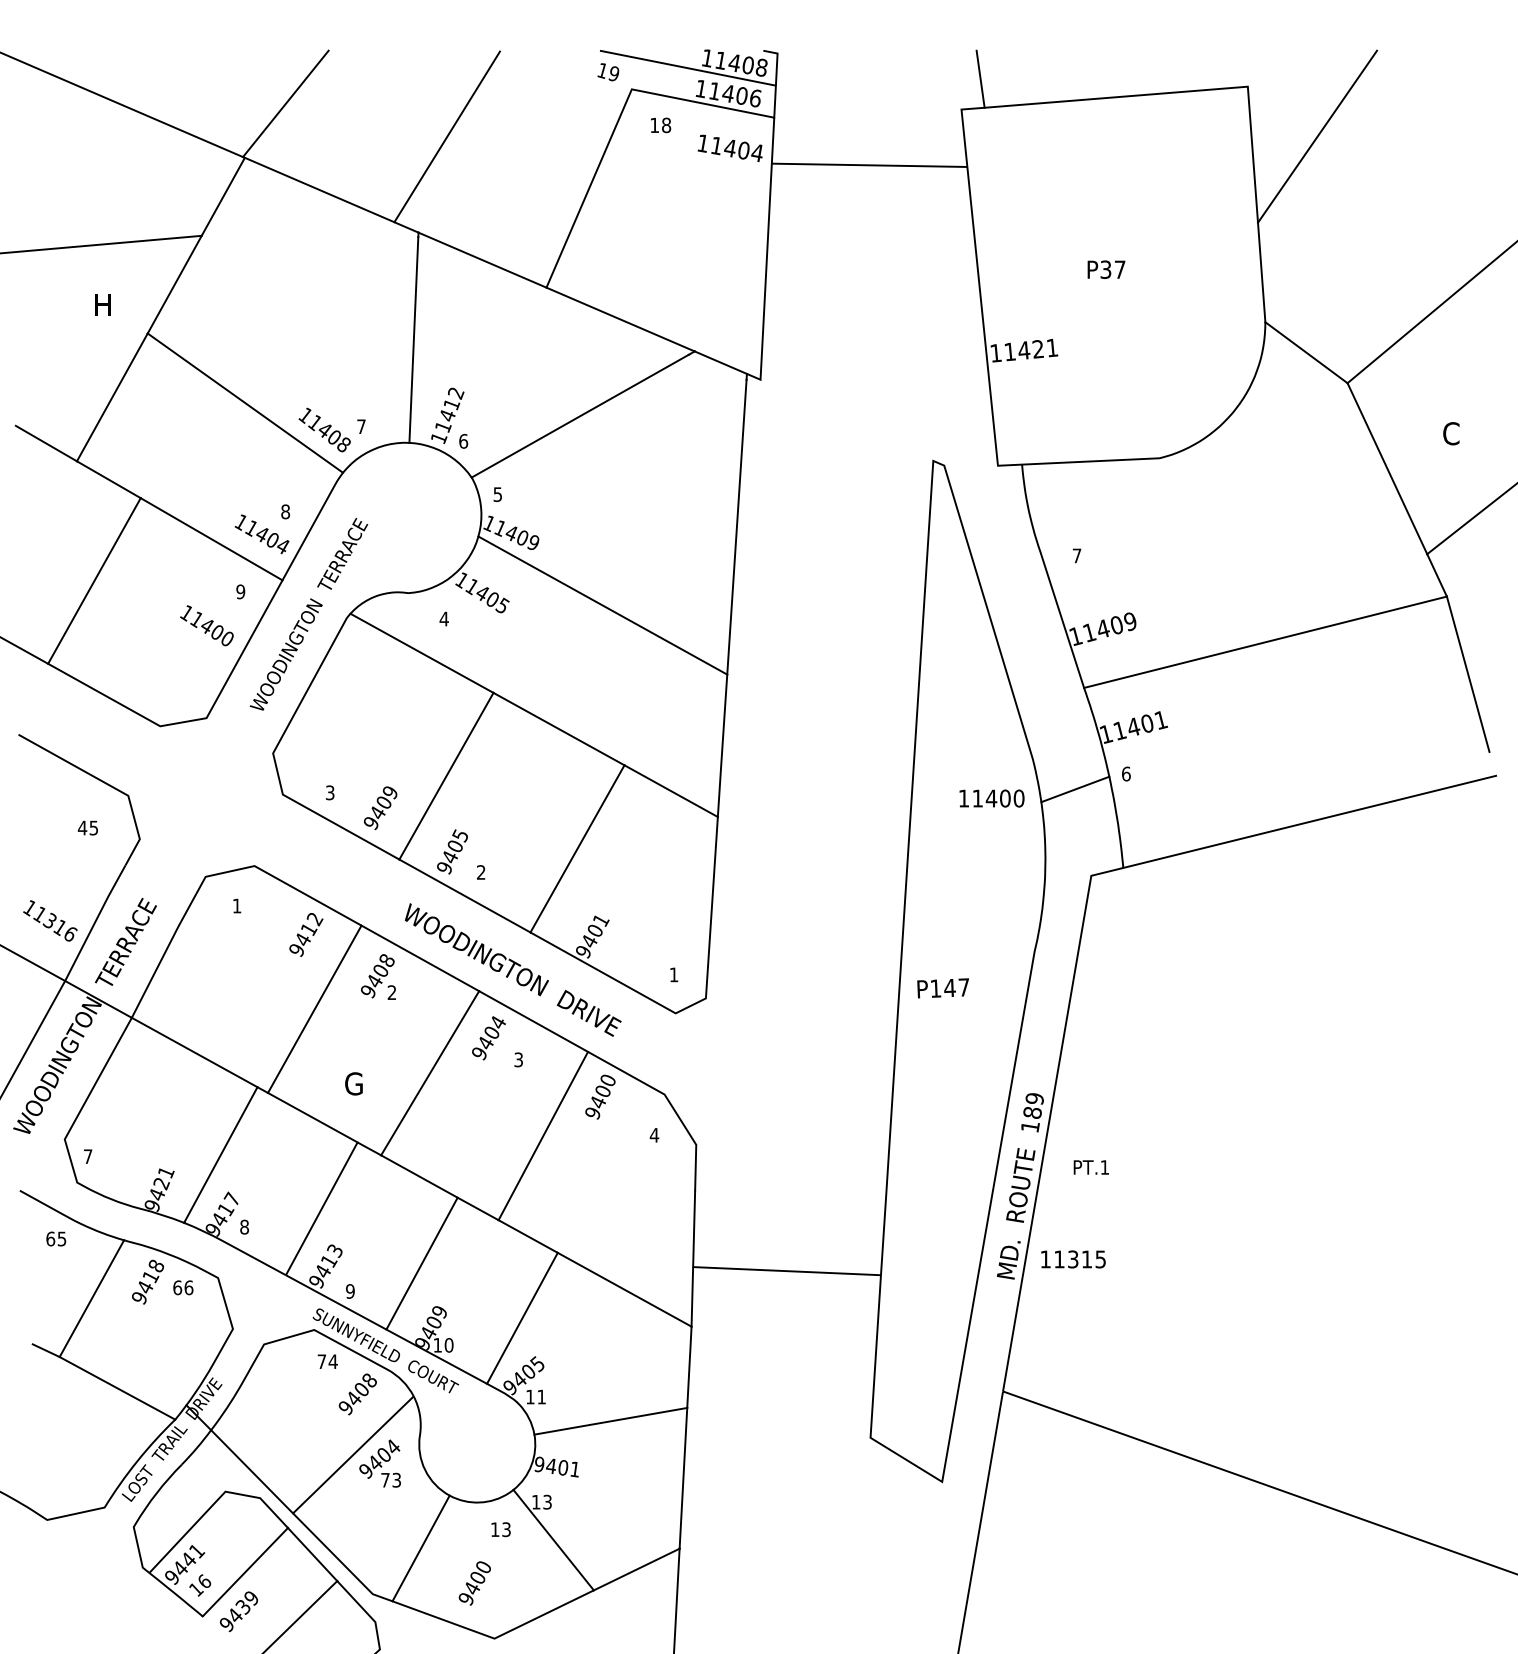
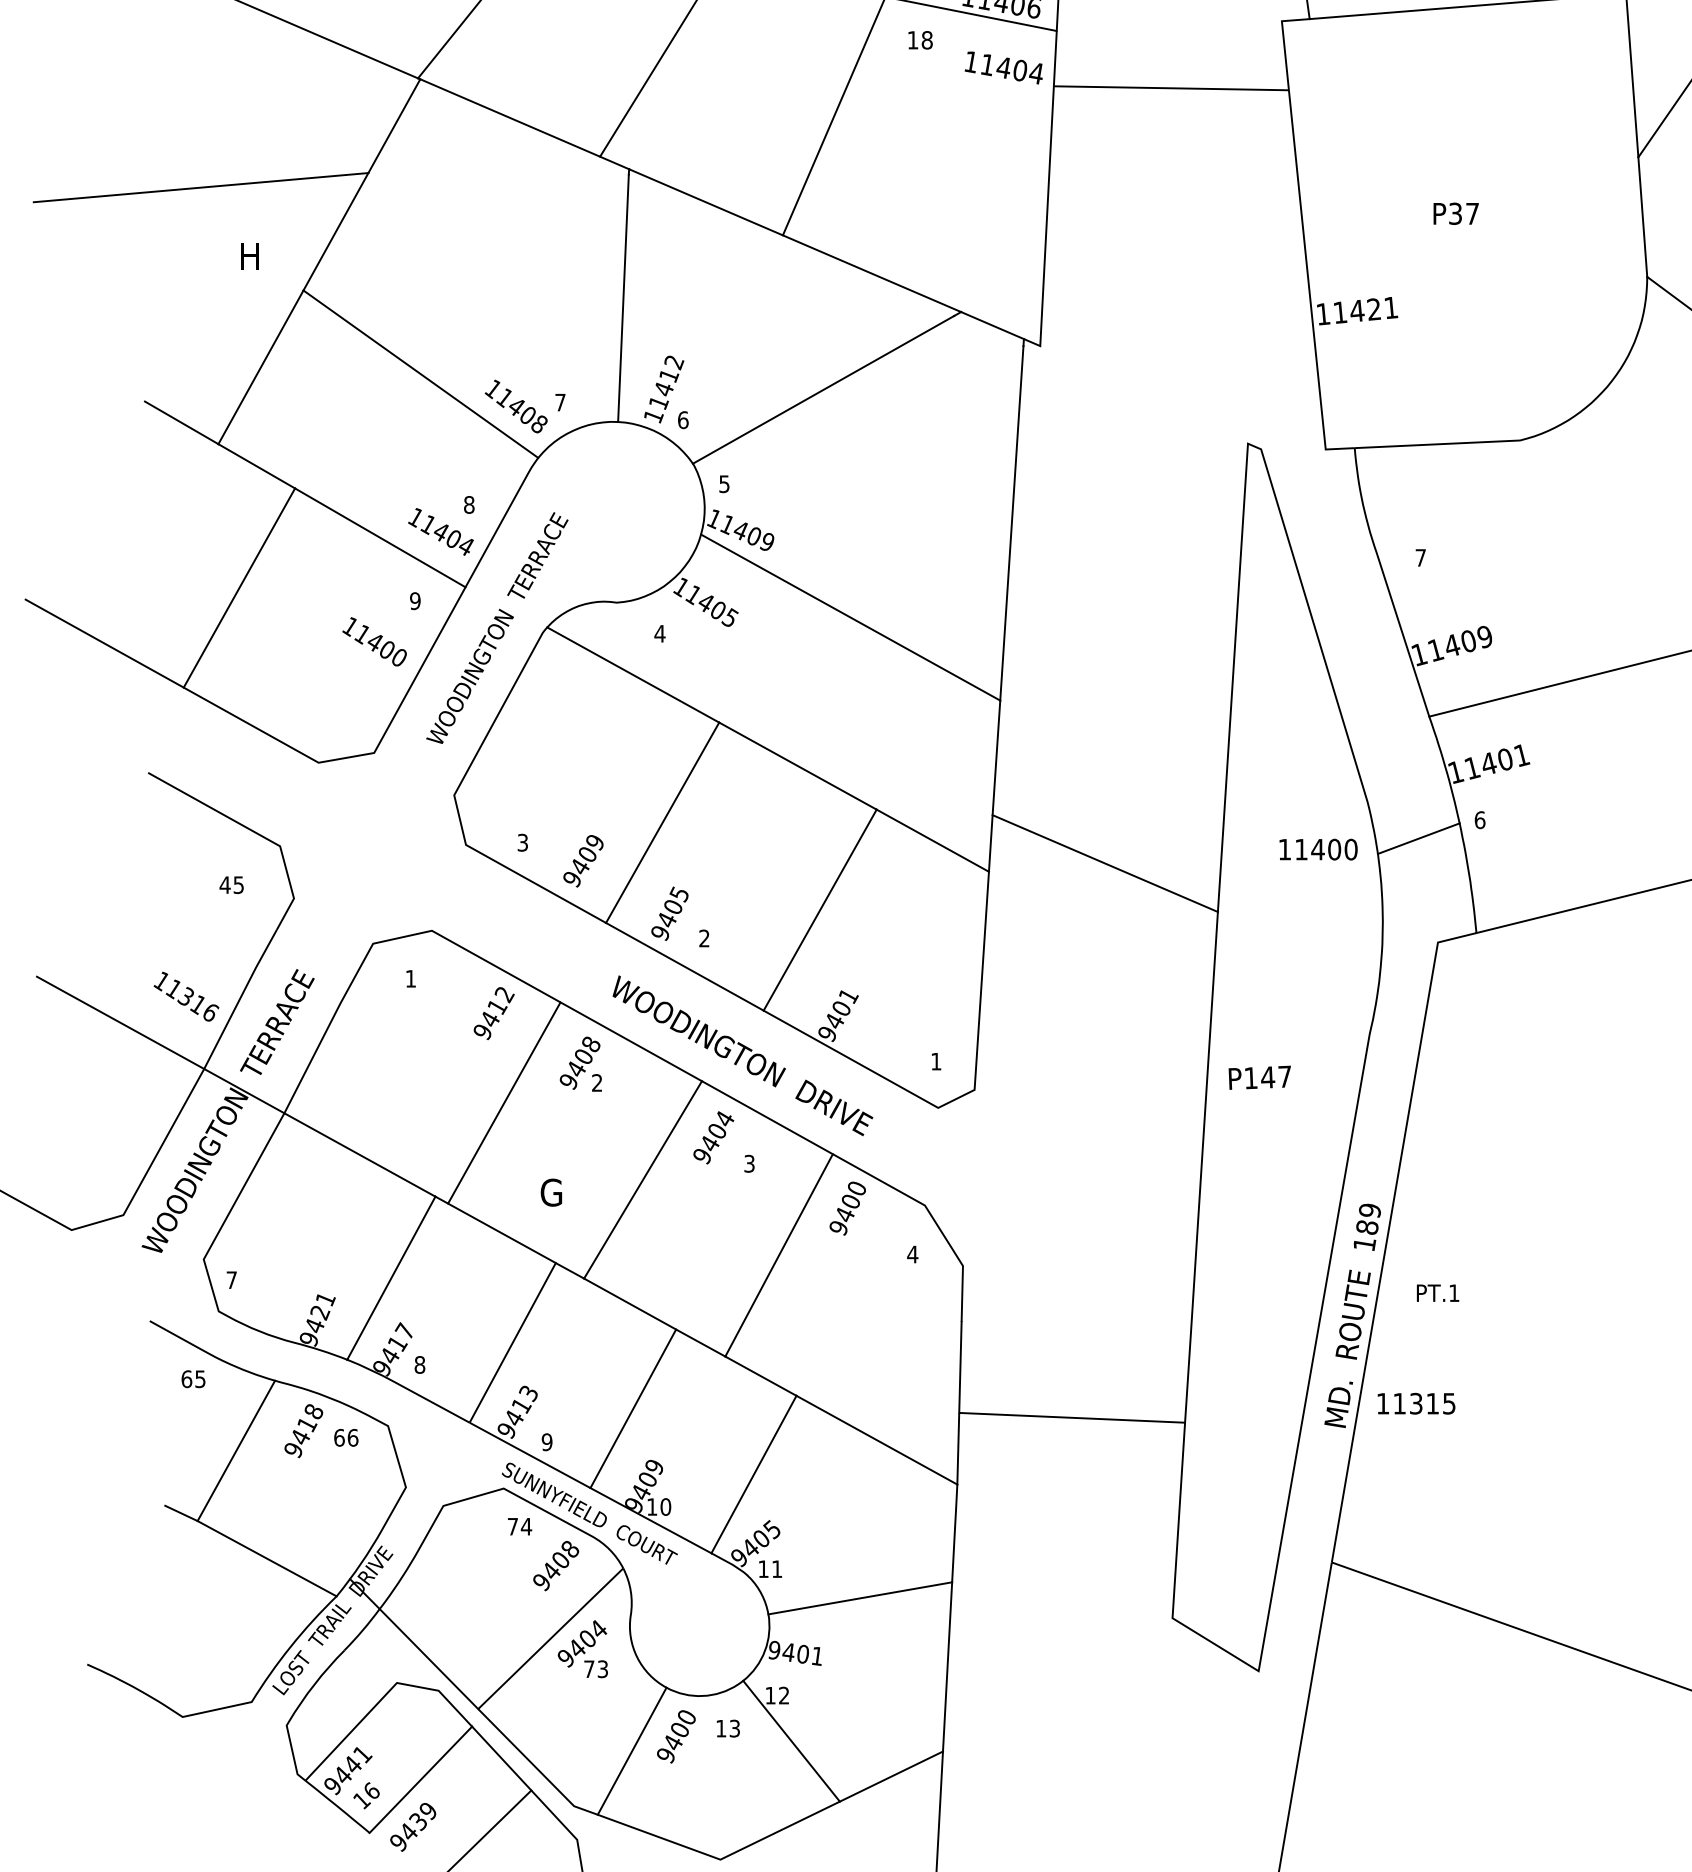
line: (814, 809) -> (1105, 862), added
text: (547, 1502) -> (784, 1695), 13 -> 12
text: (474, 1583) -> (675, 1736), moved

